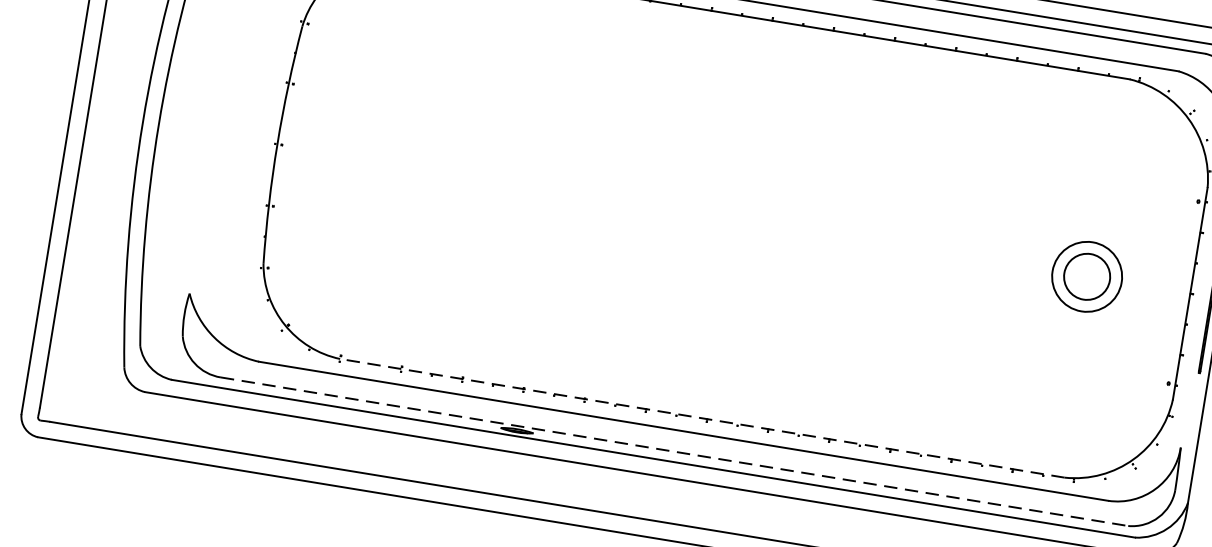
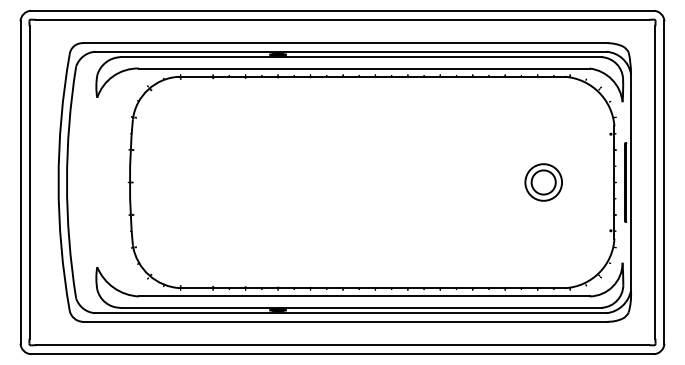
part: (1086, 276) -> (543, 182), moved
line: (701, 418) -> (372, 288), dashed -> solid
line: (675, 451) -> (361, 307), dashed -> solid

